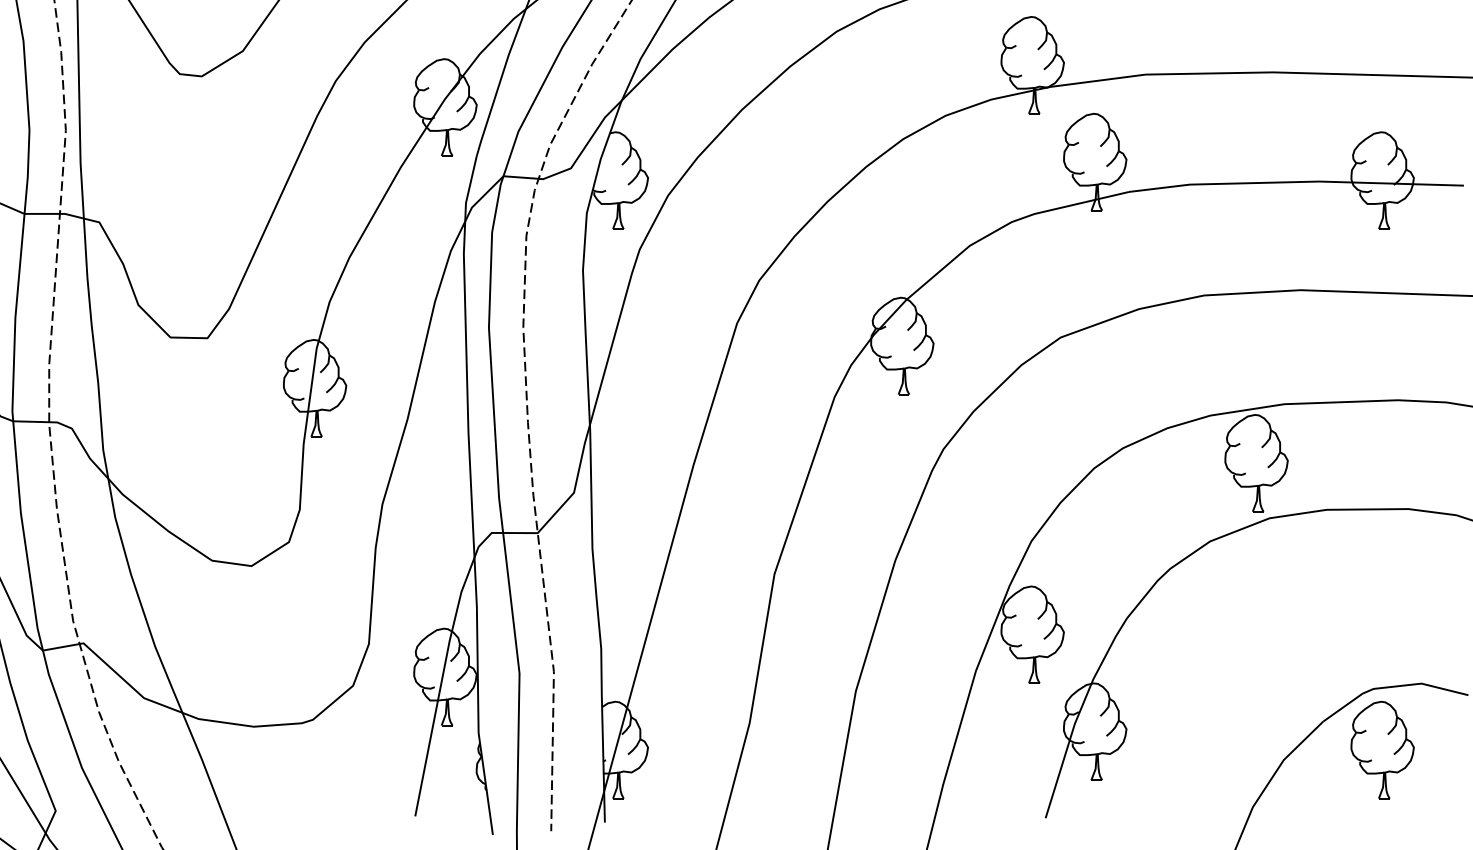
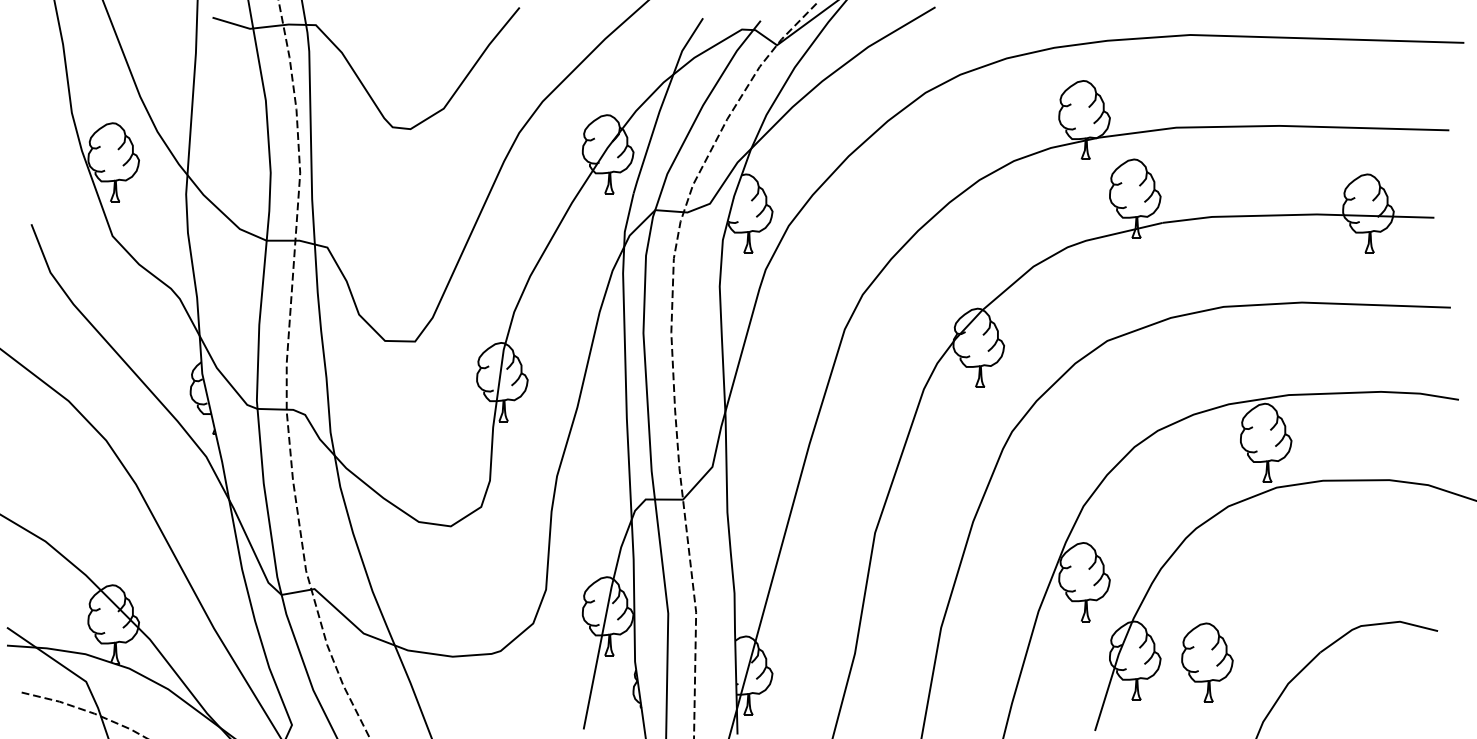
part: (1382, 749) -> (1207, 662), moved

